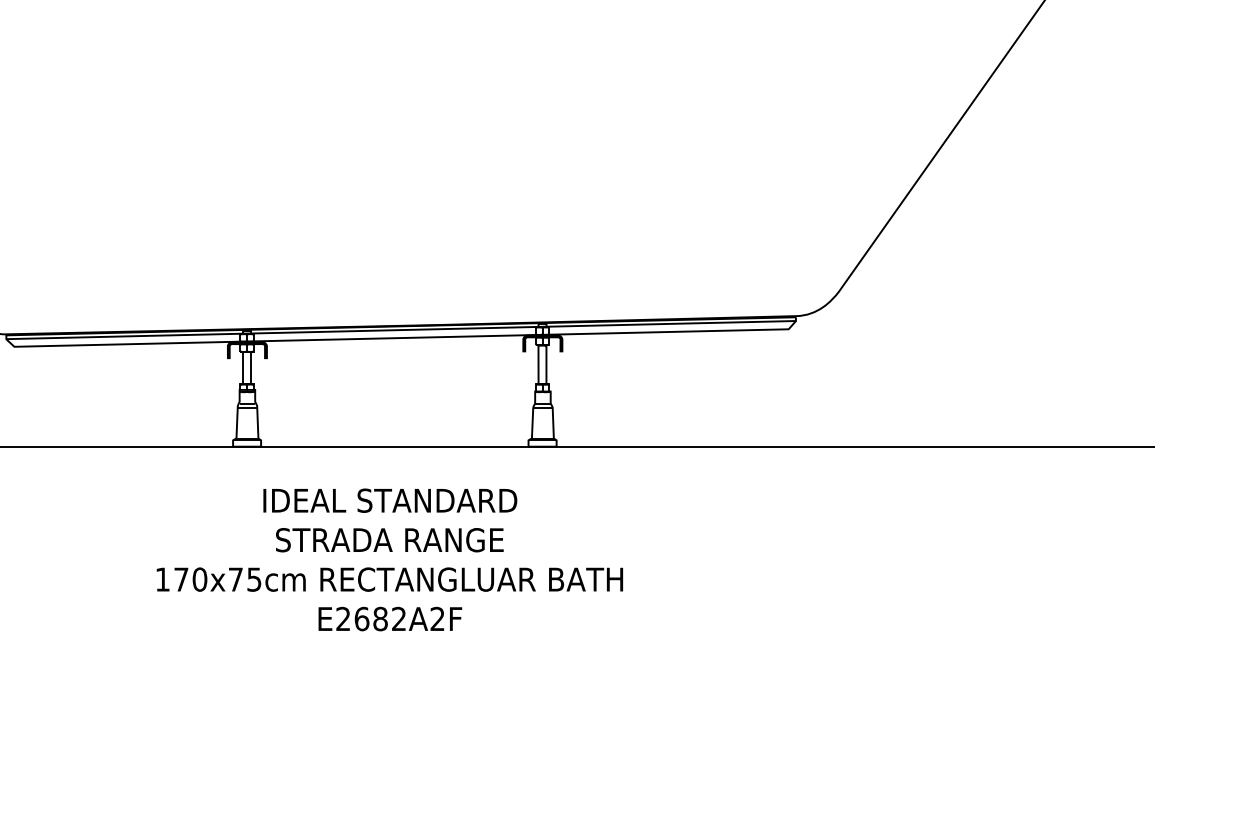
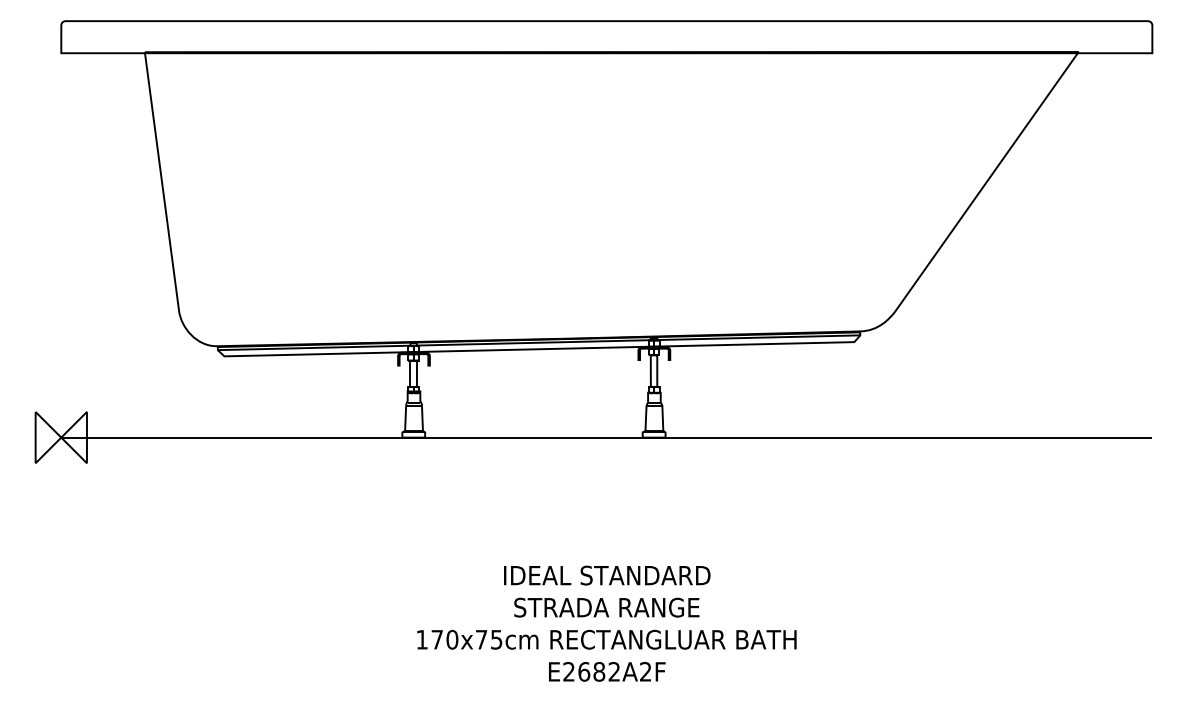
text: (389, 559) -> (606, 623), moved

